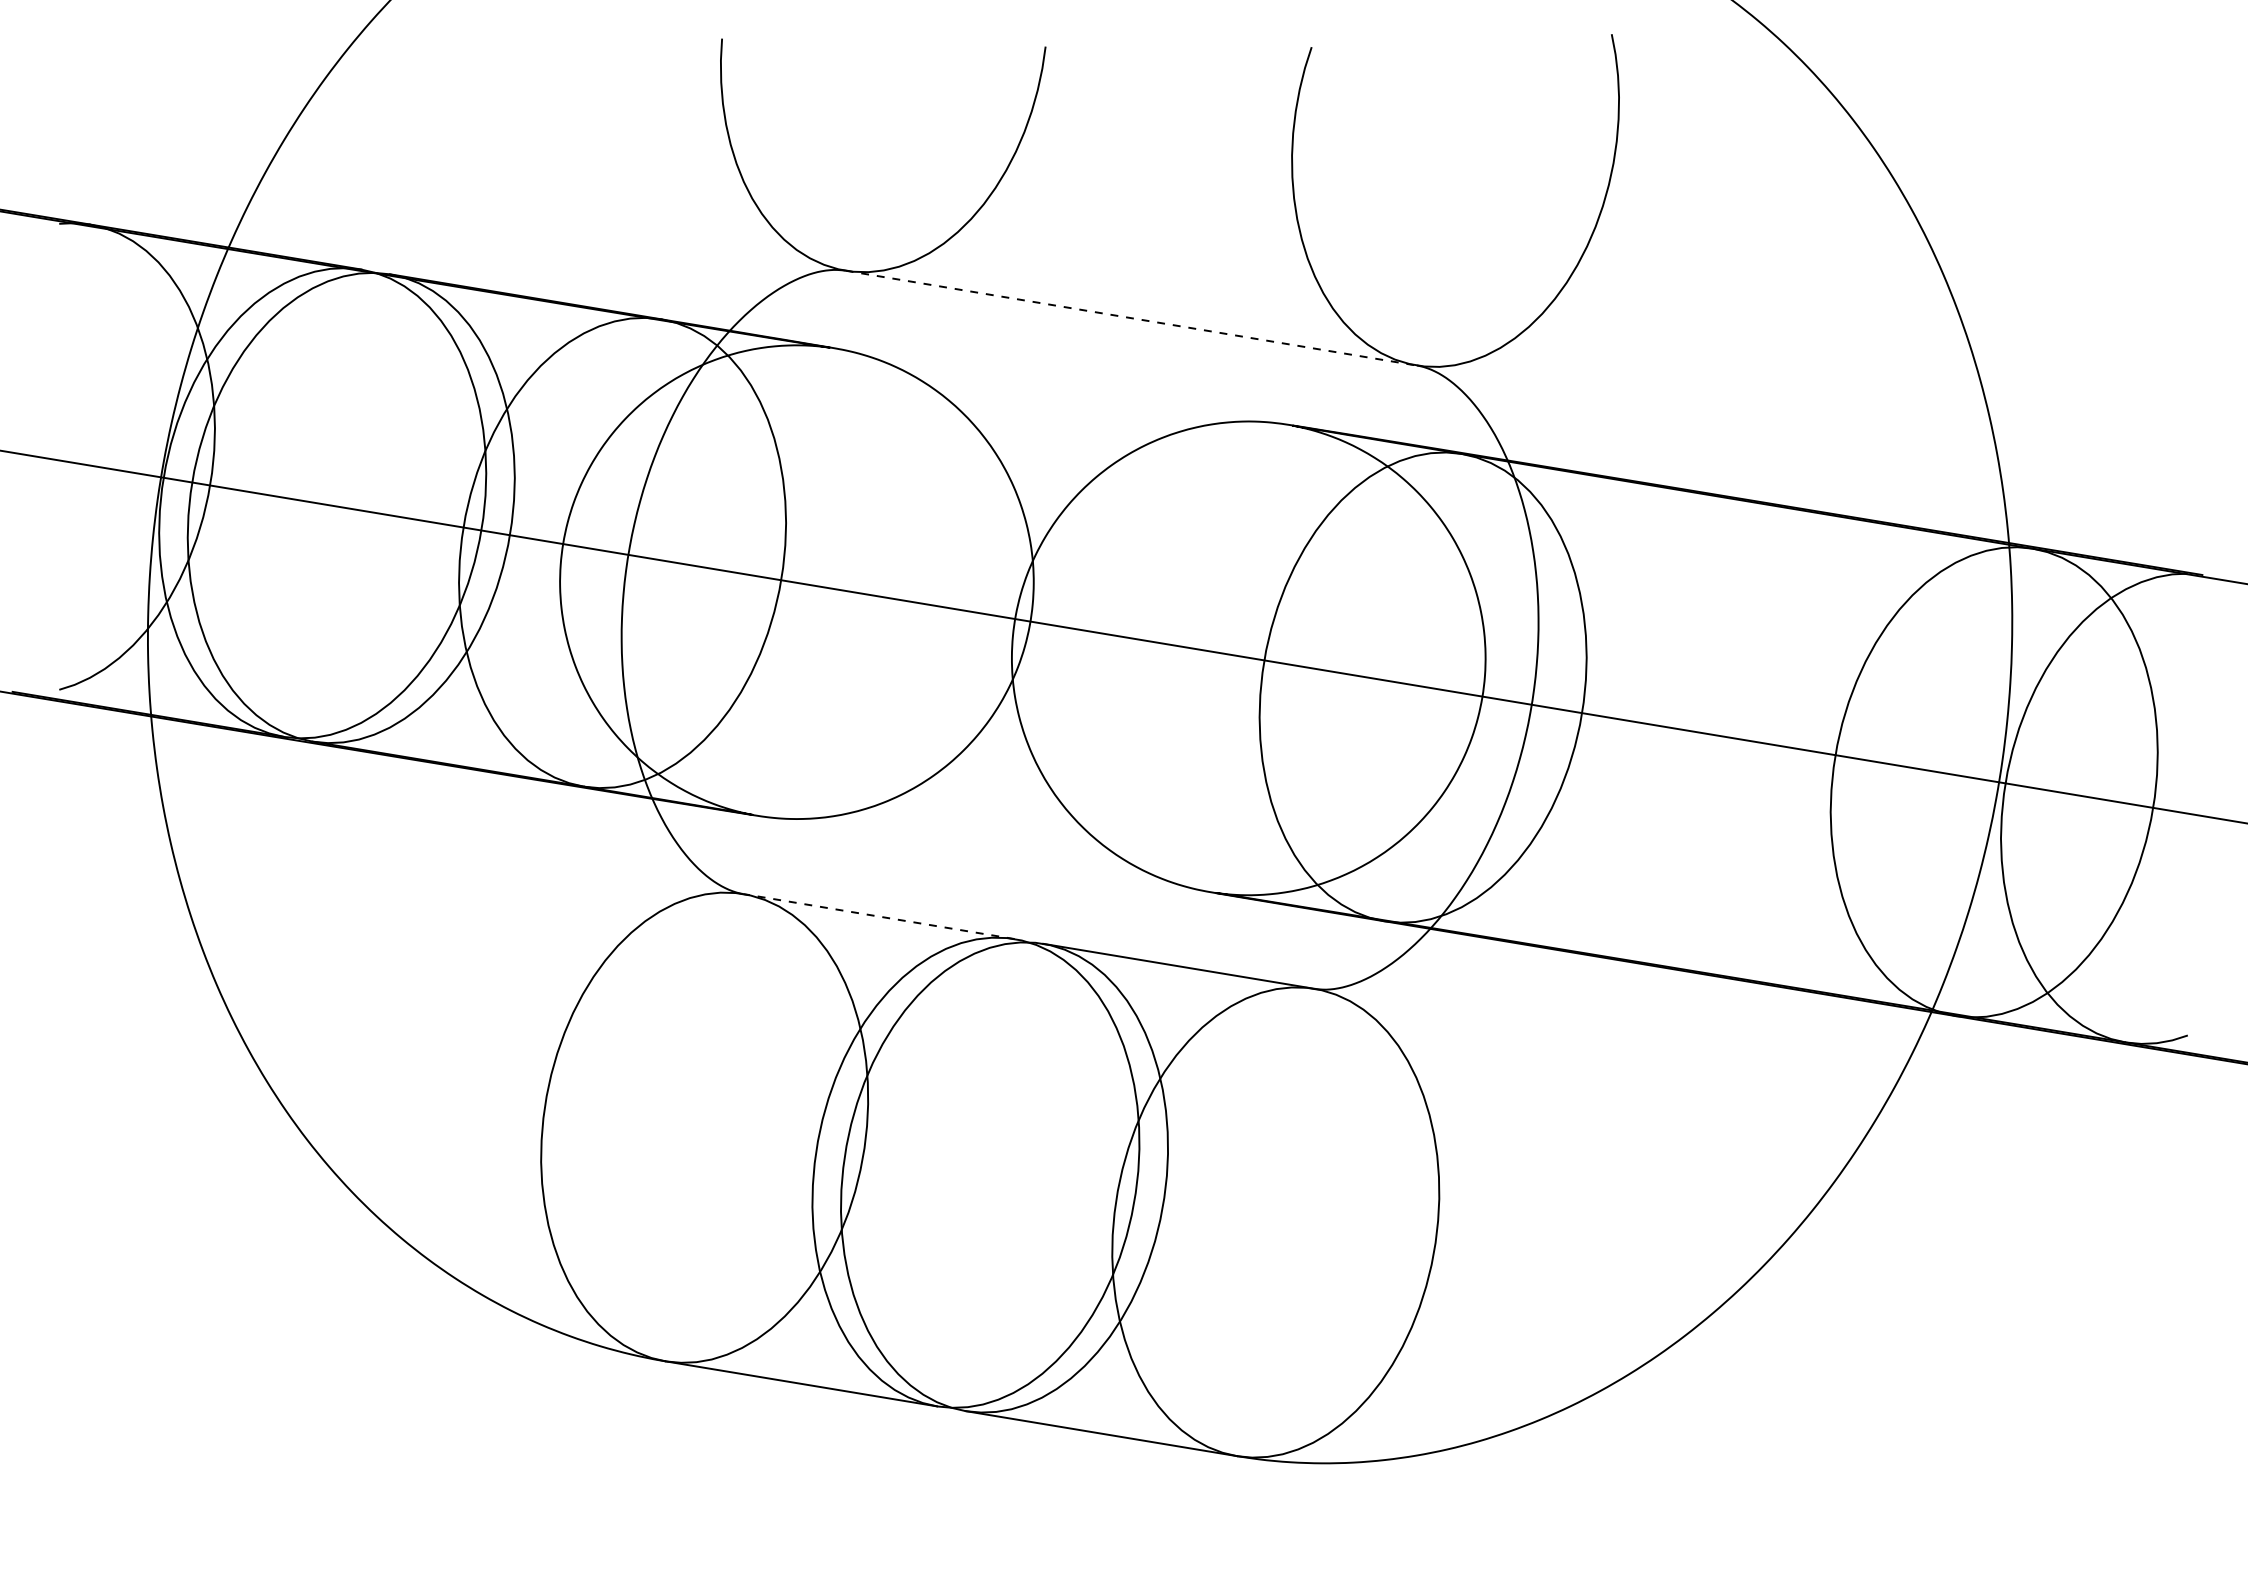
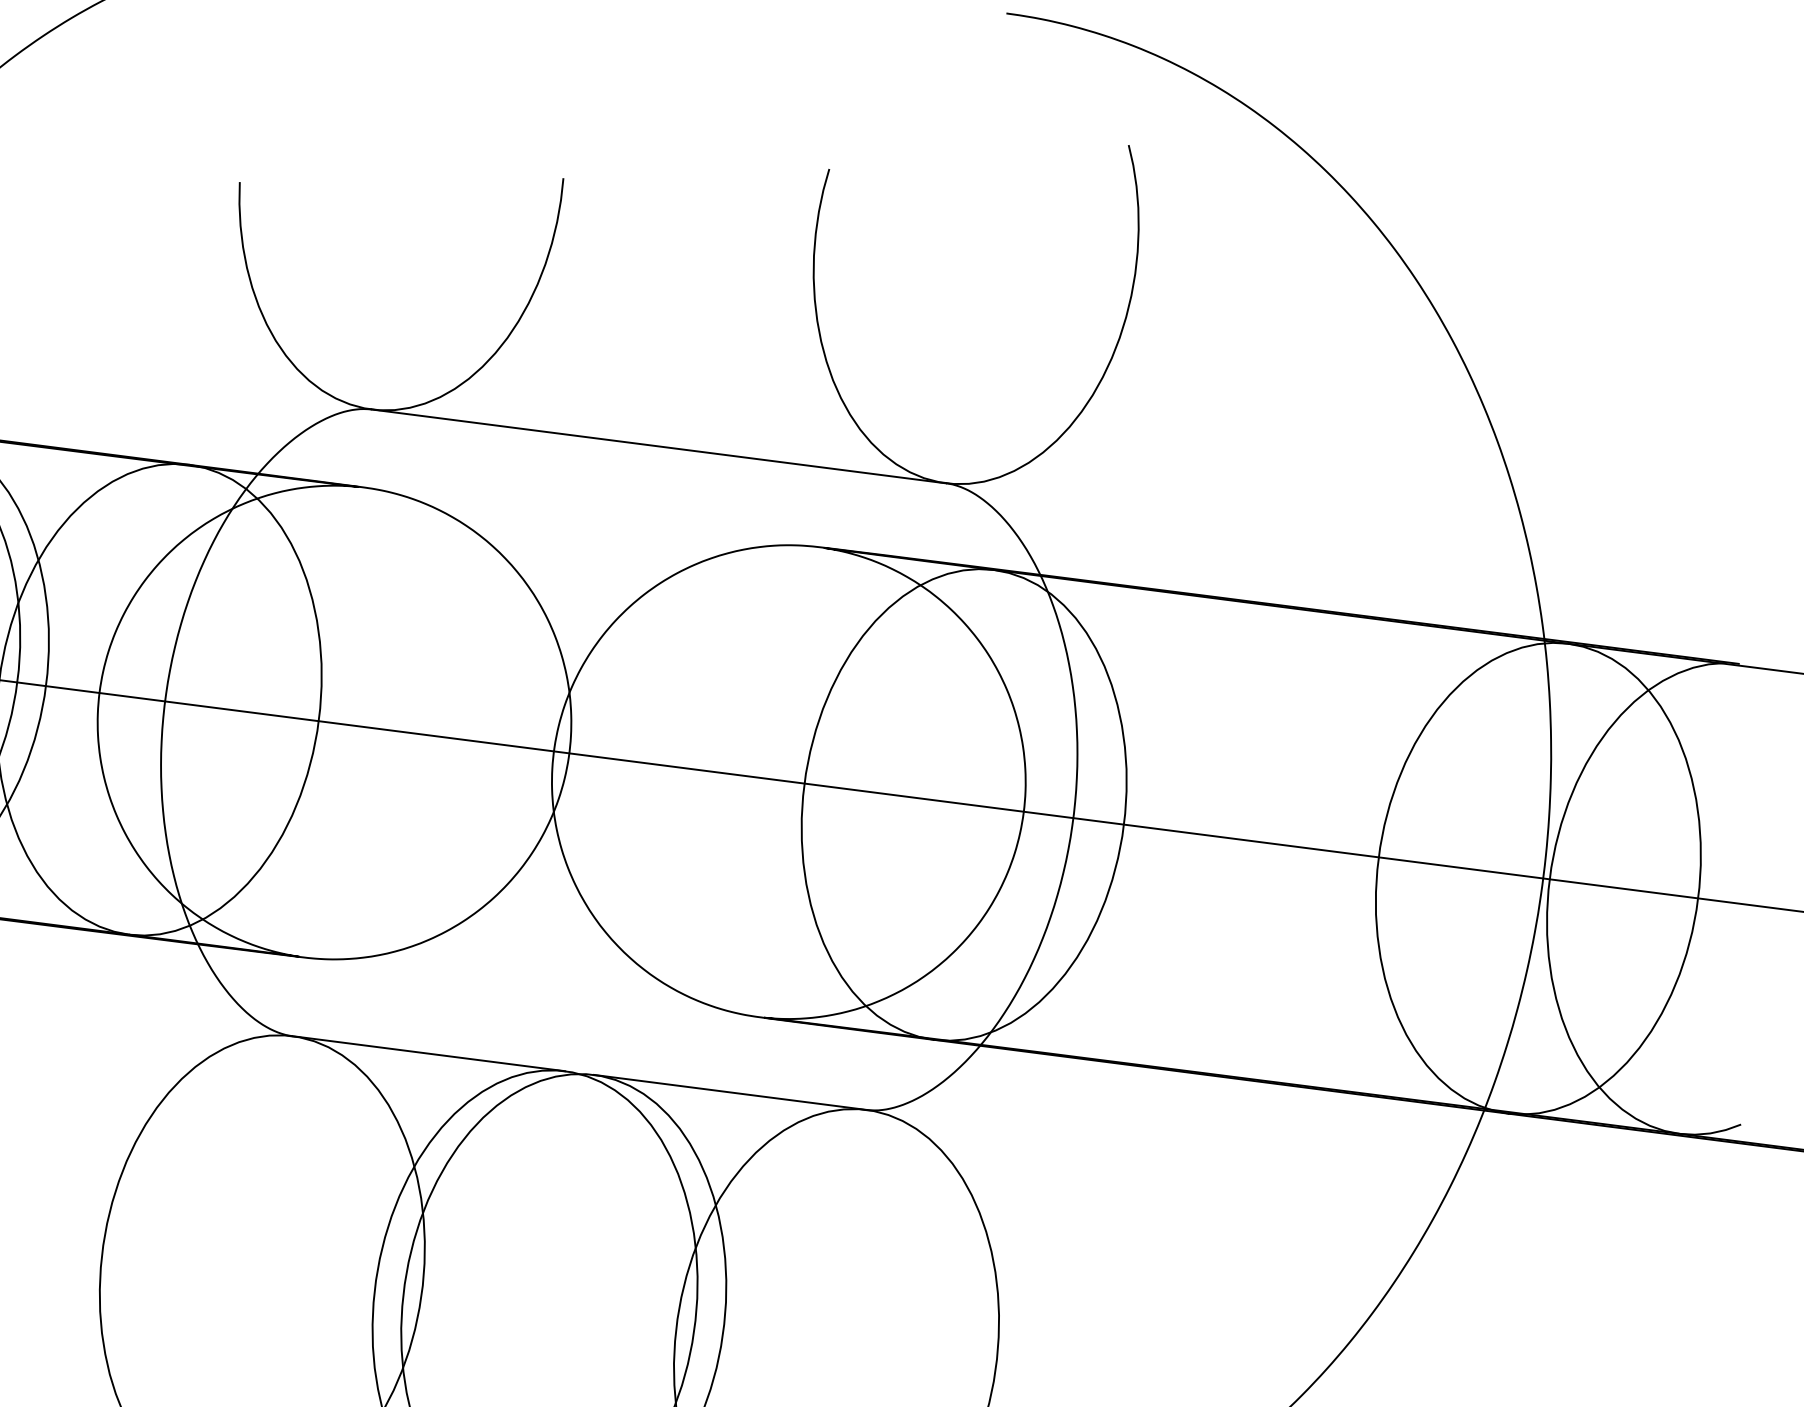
line: (1131, 318) -> (659, 446), dashed -> solid
line: (878, 916) -> (428, 1053), dashed -> solid

